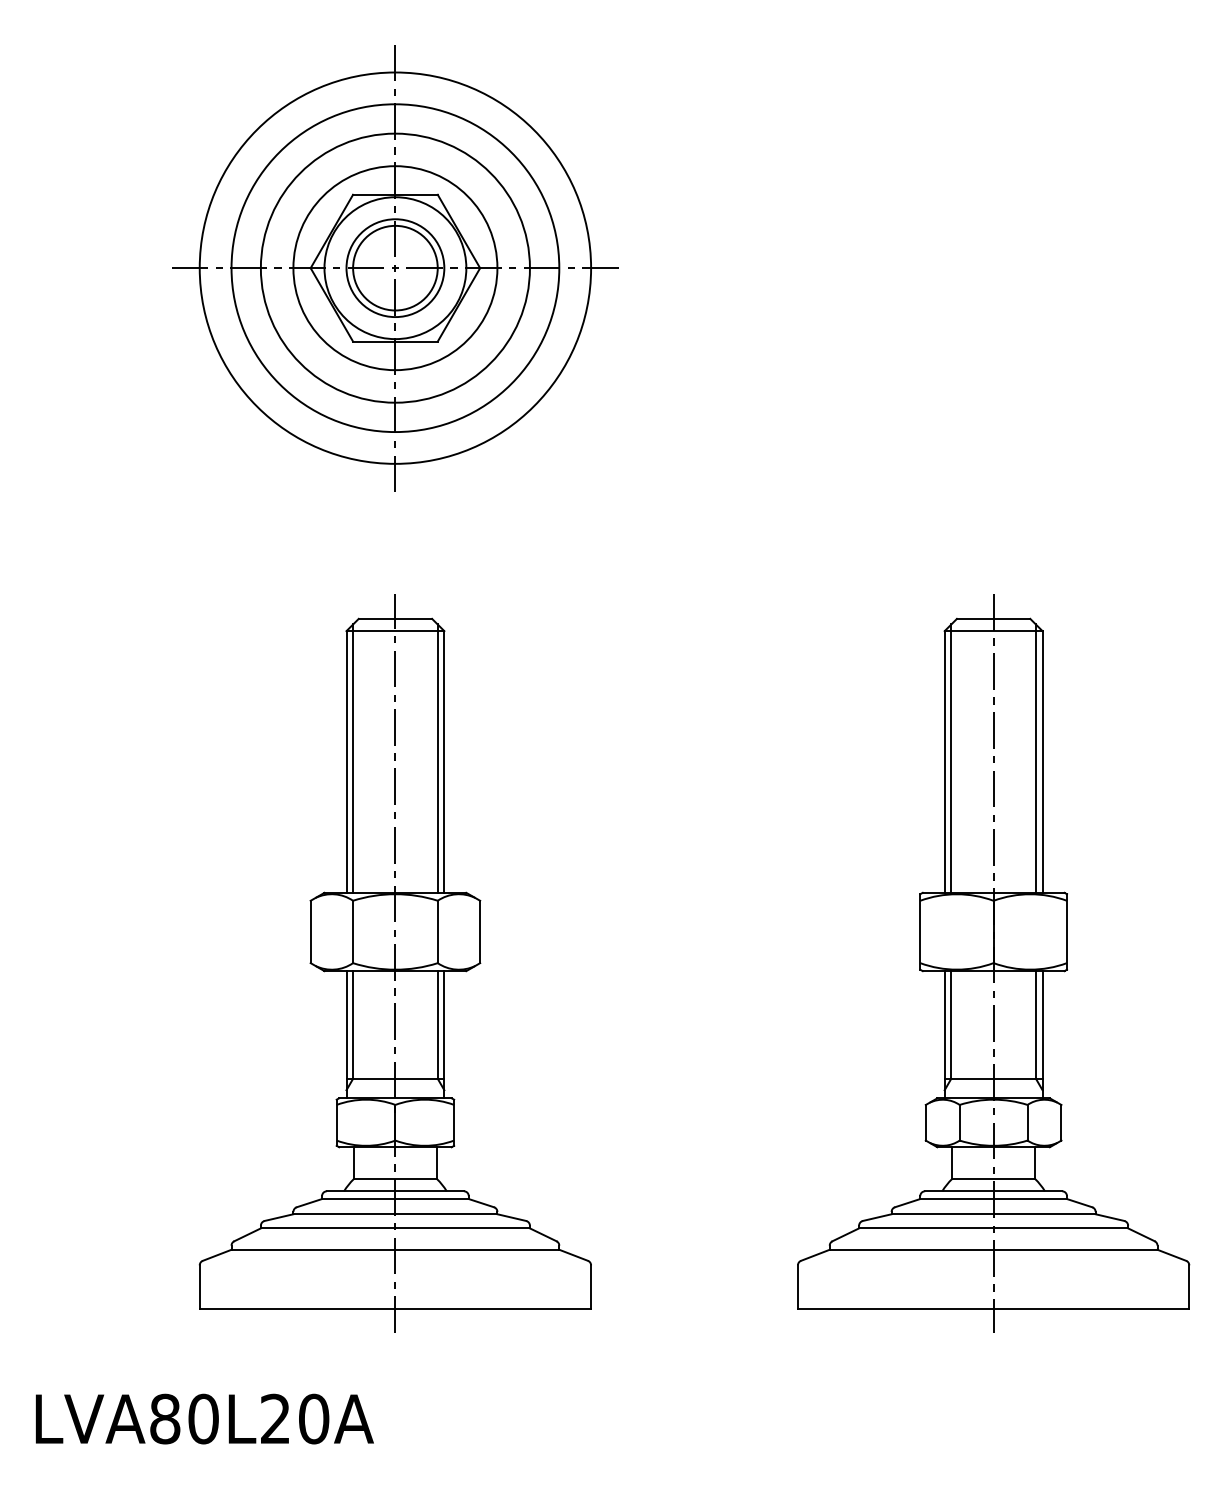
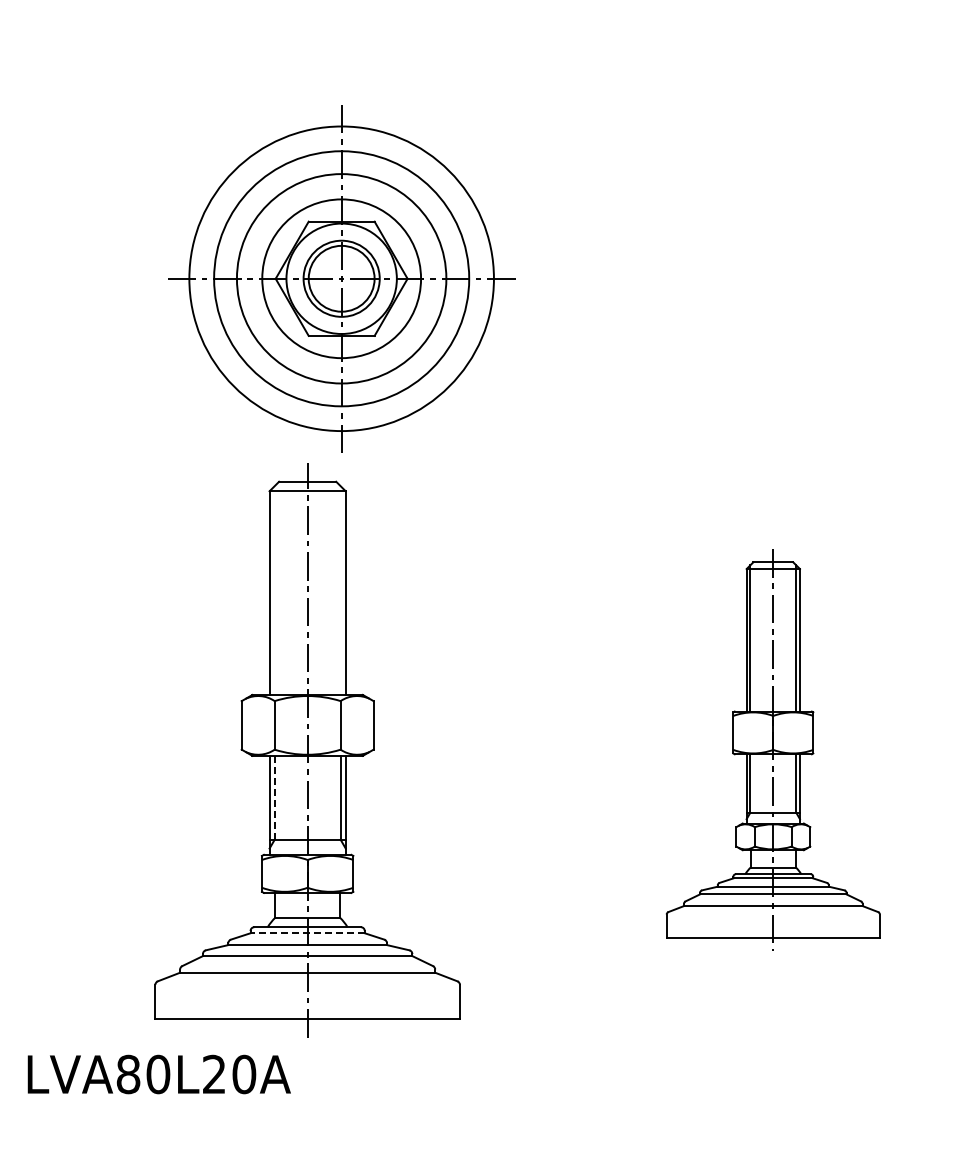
part: (395, 267) -> (341, 278), moved
line: (352, 758) -> (274, 590), removed
line: (437, 758) -> (340, 590), removed
part: (993, 964) -> (773, 750), size x0.7
line: (352, 1024) -> (274, 797), solid -> dashed
line: (395, 1199) -> (307, 933), solid -> dashed
text: (203, 1419) -> (158, 1074), moved

